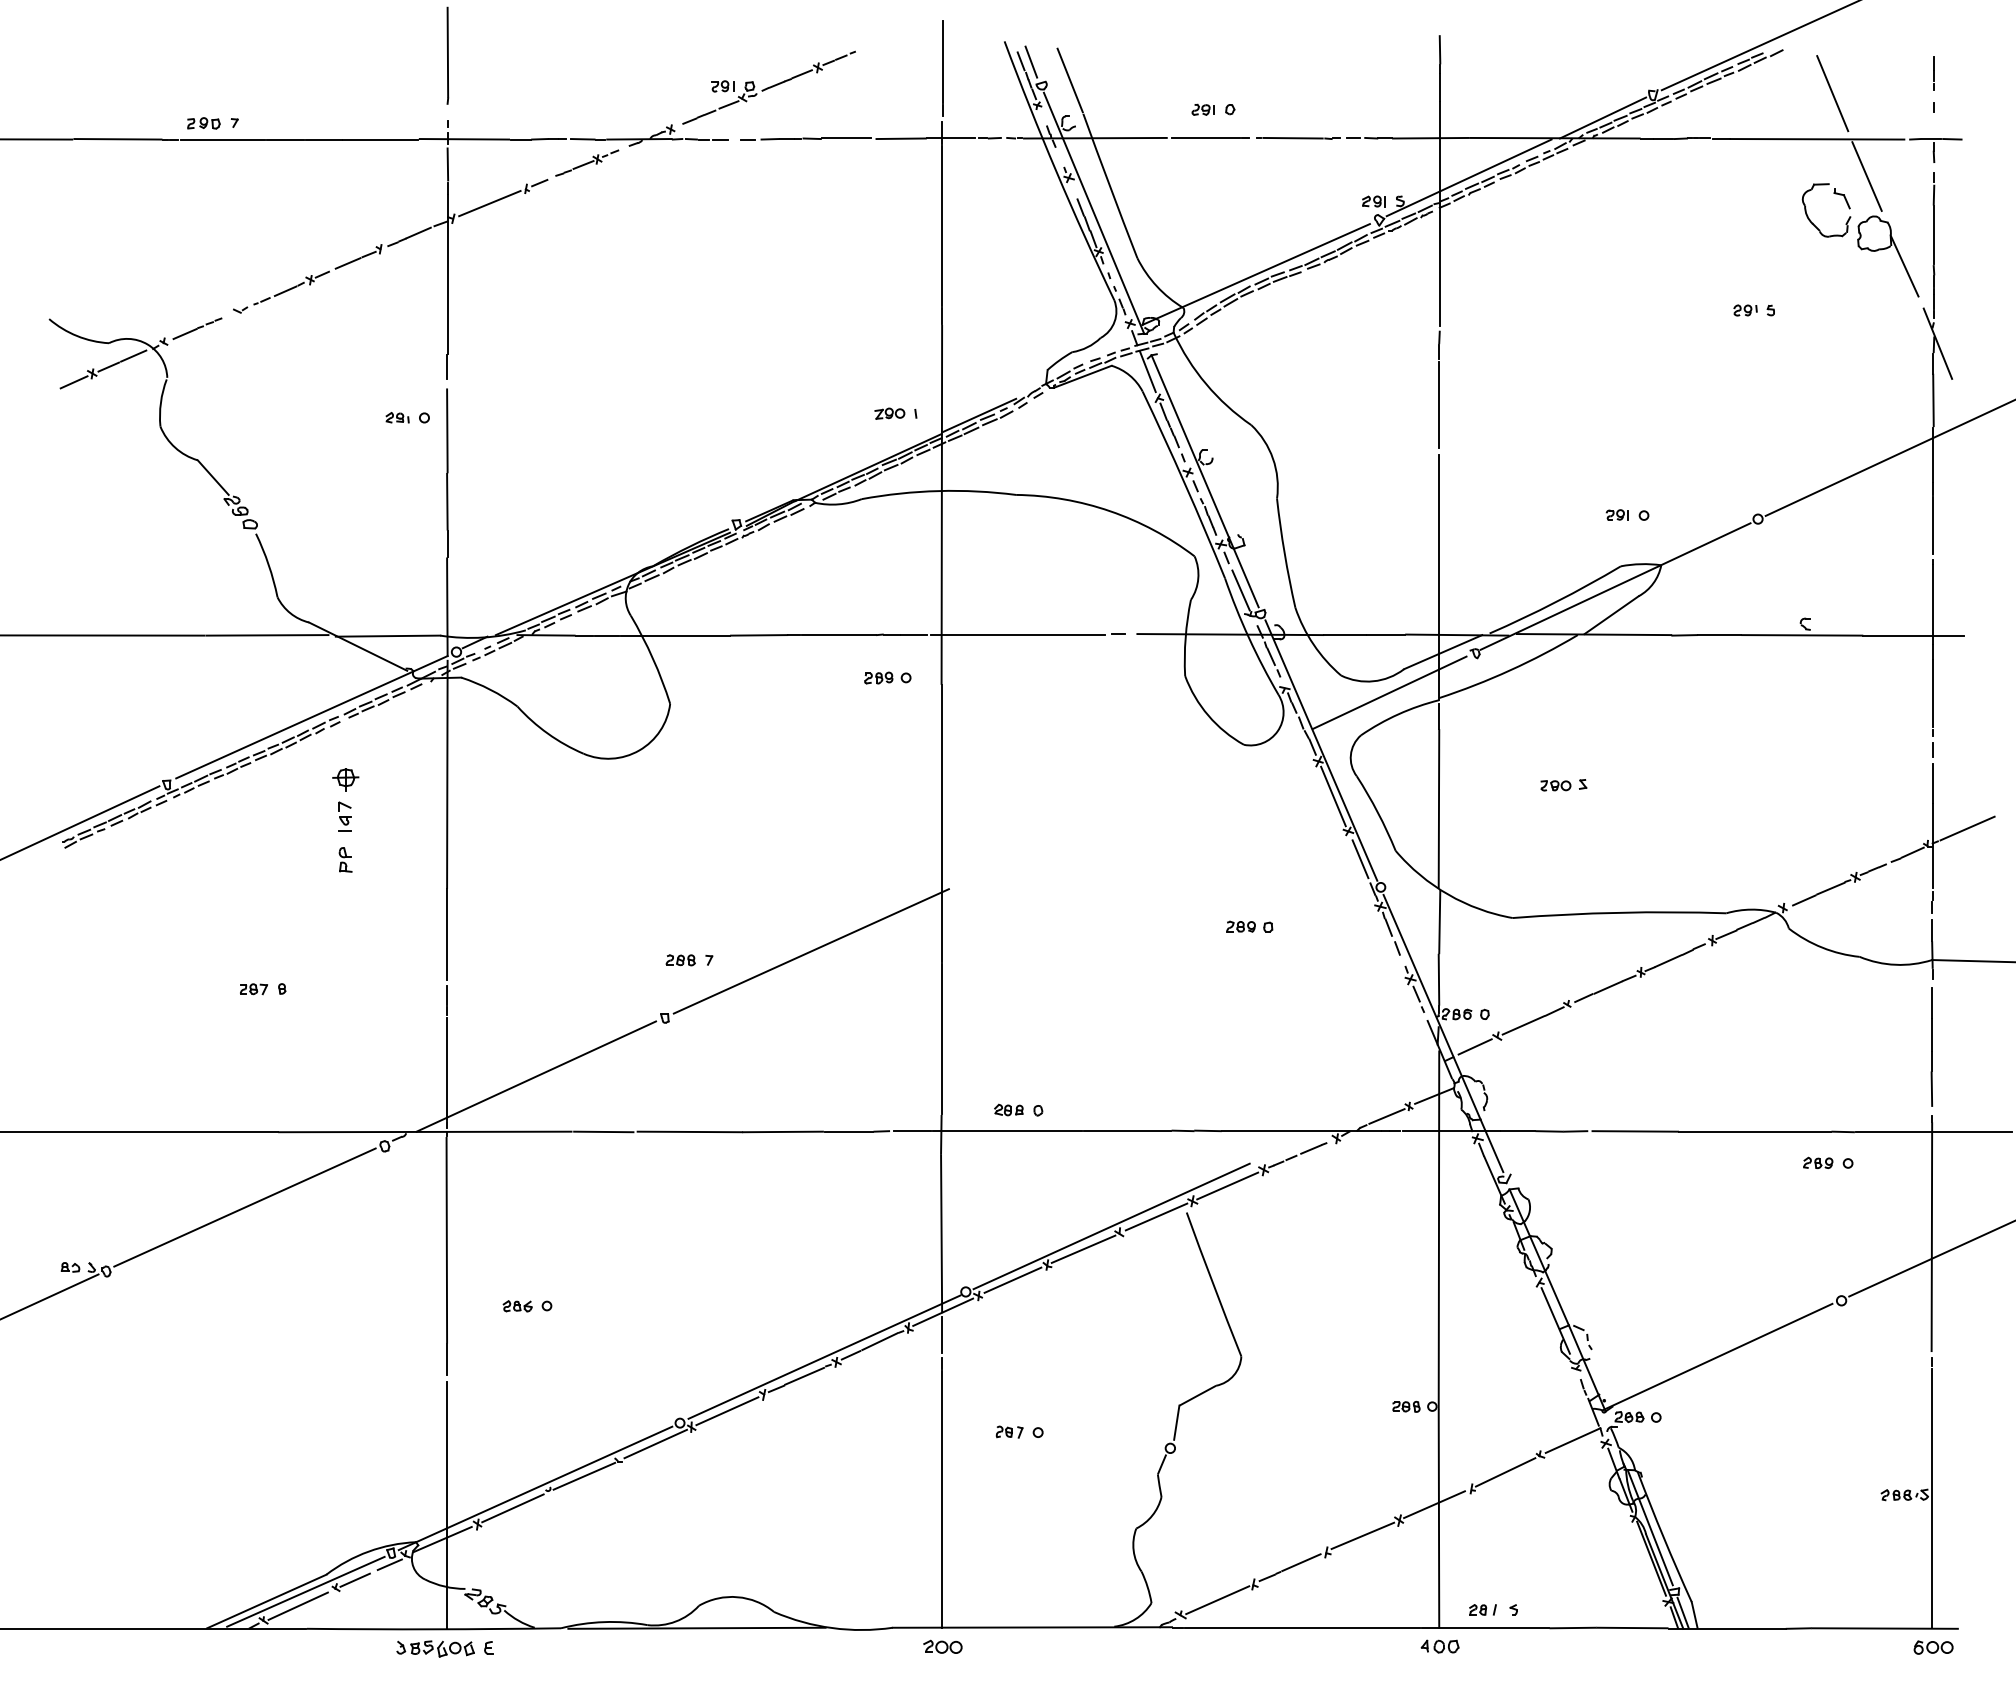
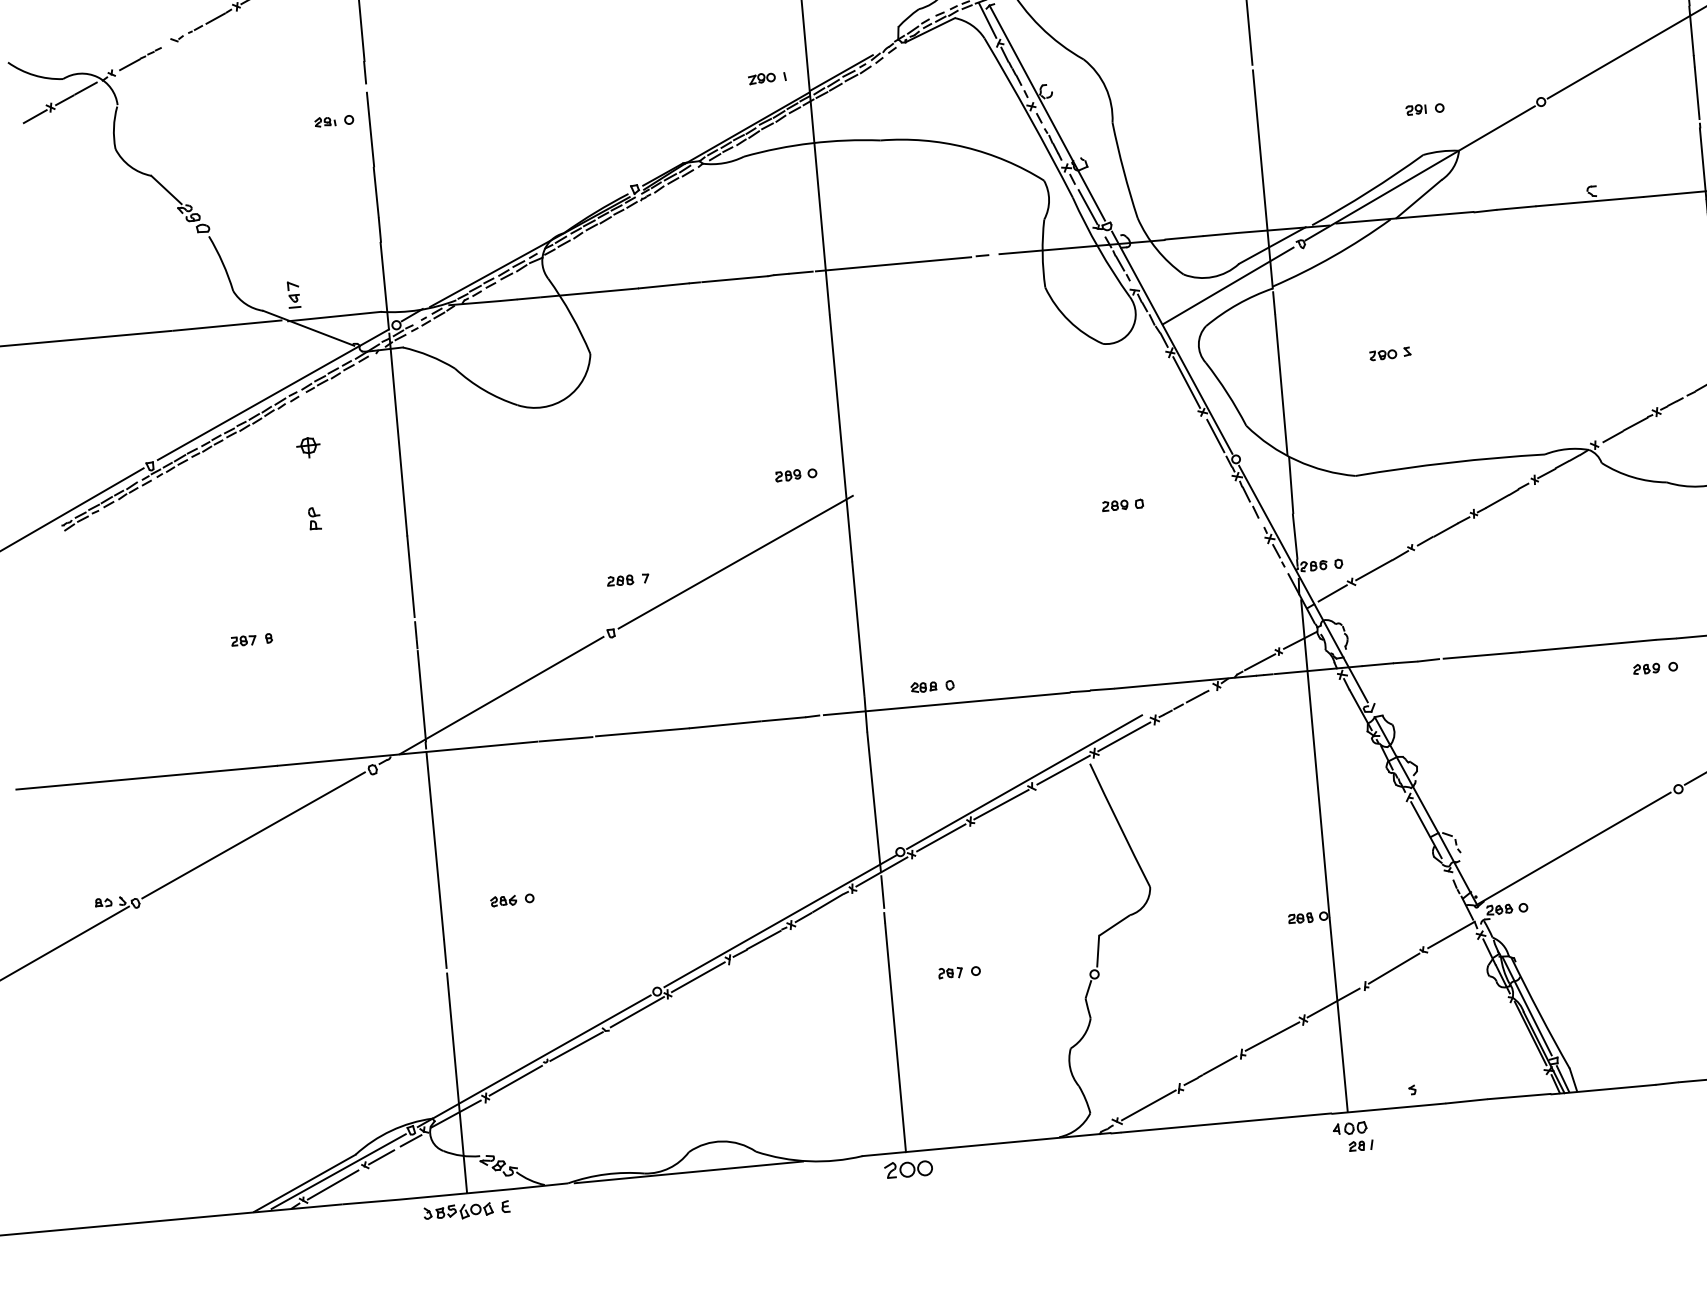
part: (887, 677) -> (795, 474), moved
part: (344, 816) -> (293, 294), moved
part: (1482, 1609) -> (1360, 1145), moved
part: (942, 1646) -> (908, 1168), size x1.4

